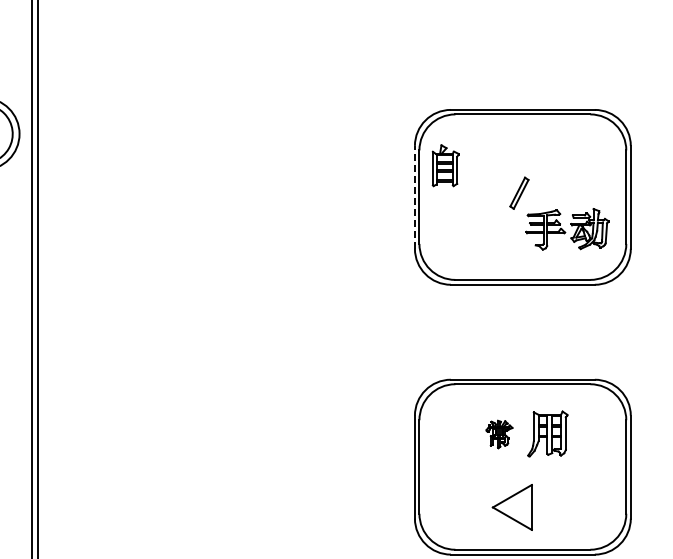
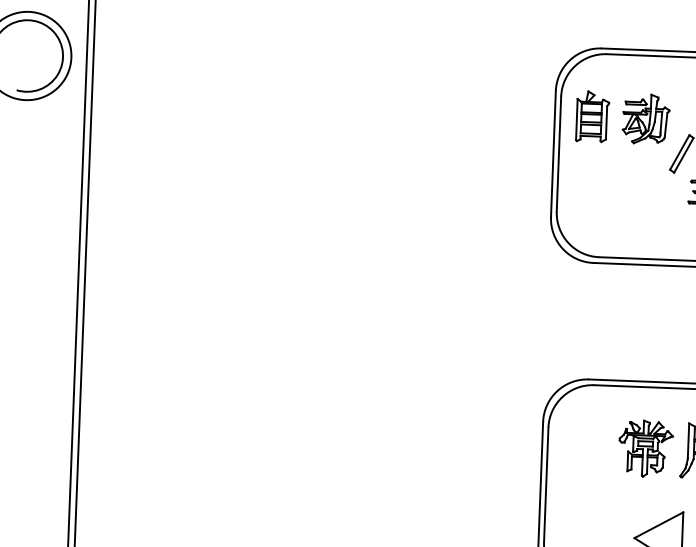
part: (488, 166) -> (645, 119), added
line: (414, 196) -> (552, 152), dashed -> solid
part: (499, 434) -> (645, 448), size x1.67

